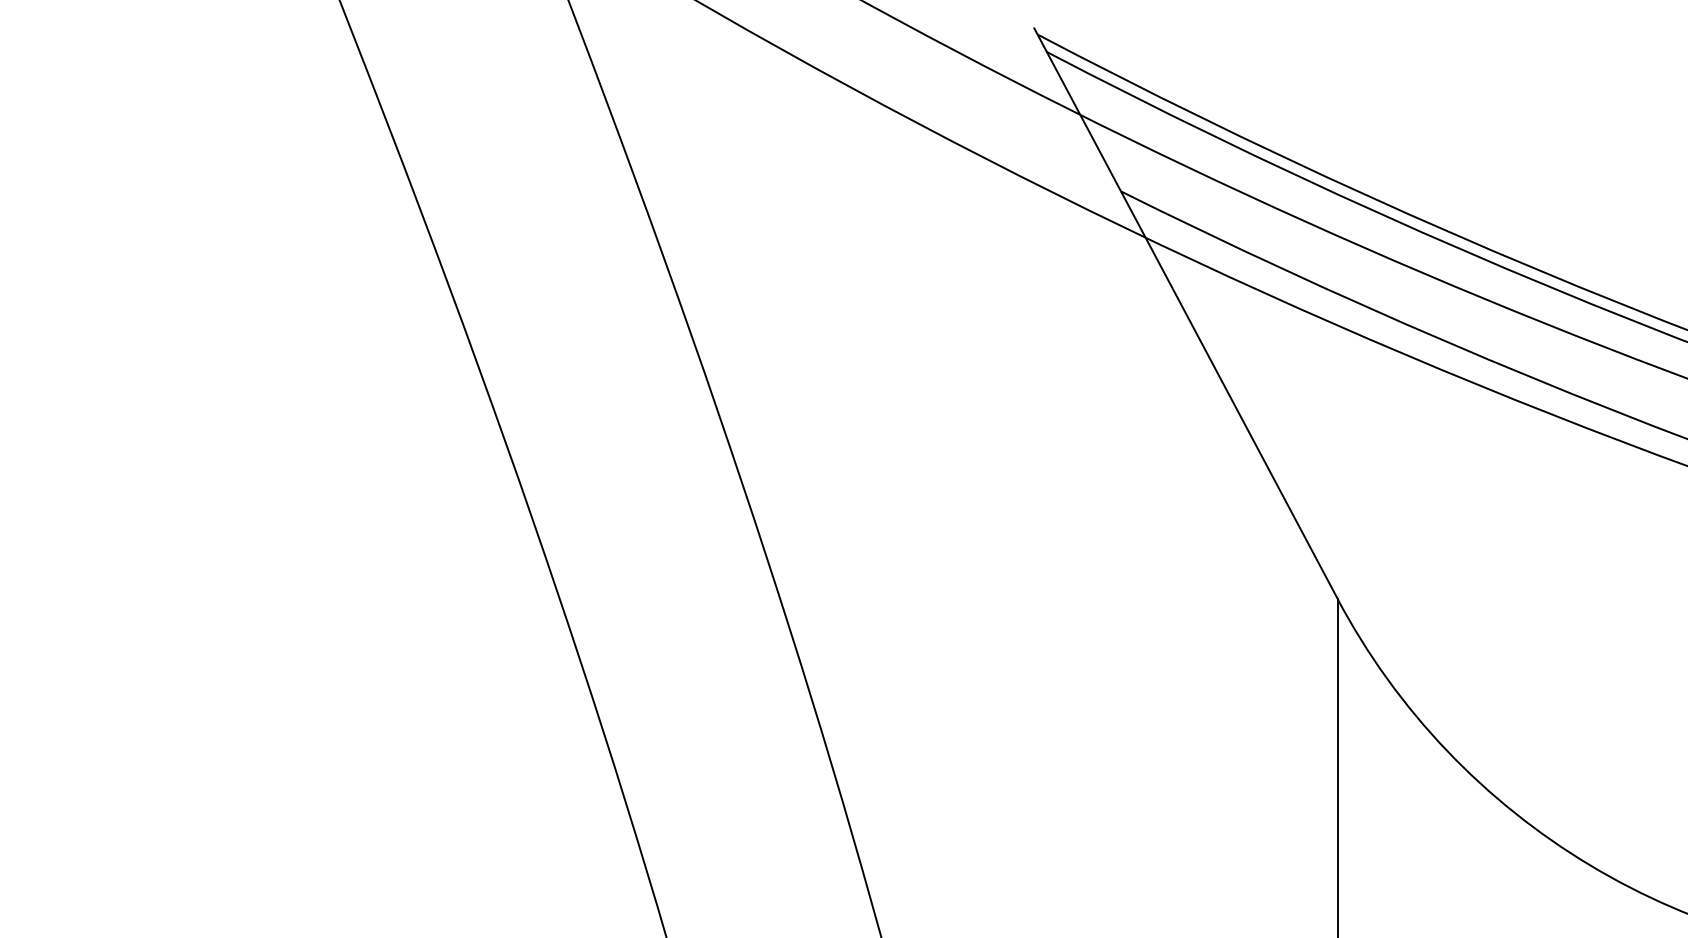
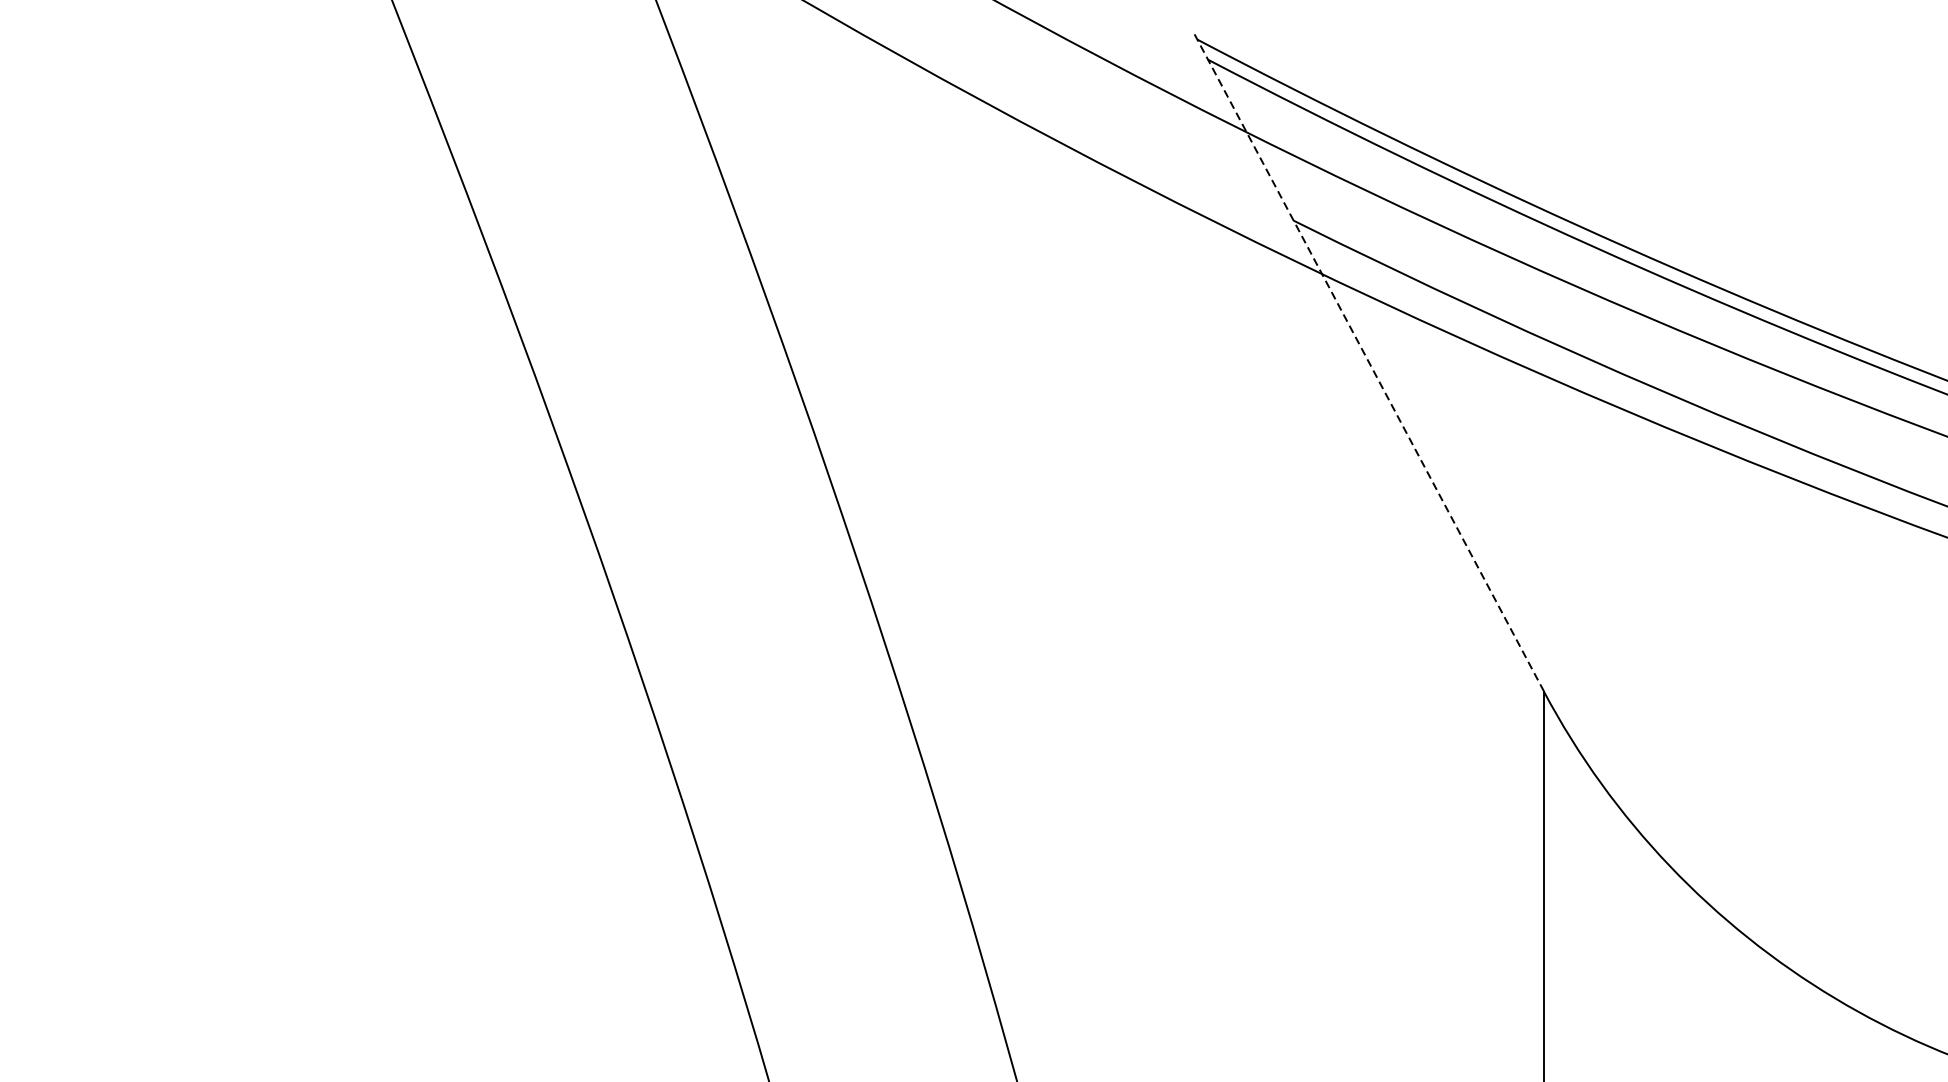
line: (1185, 313) -> (1368, 361), solid -> dashed

